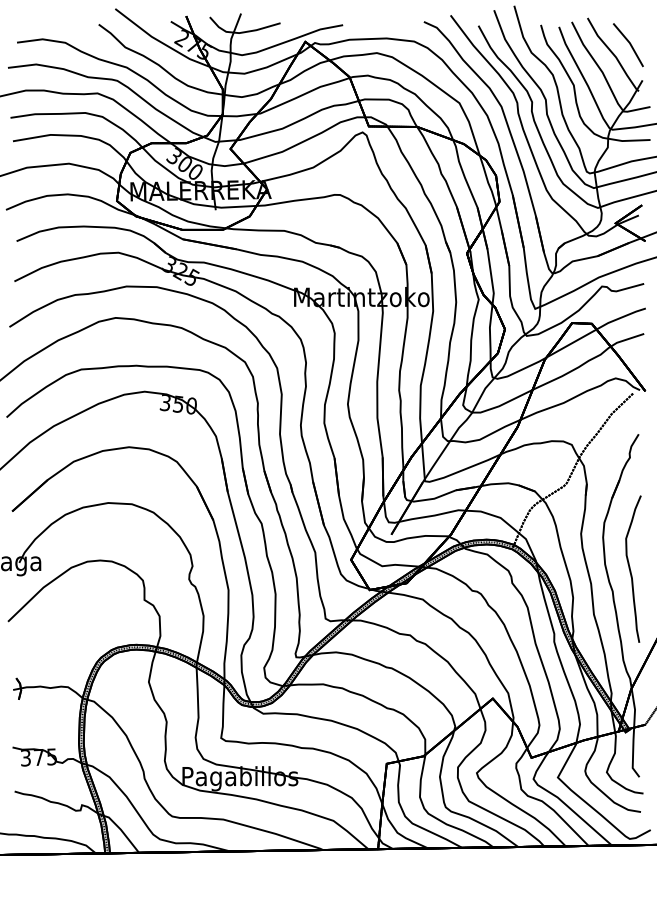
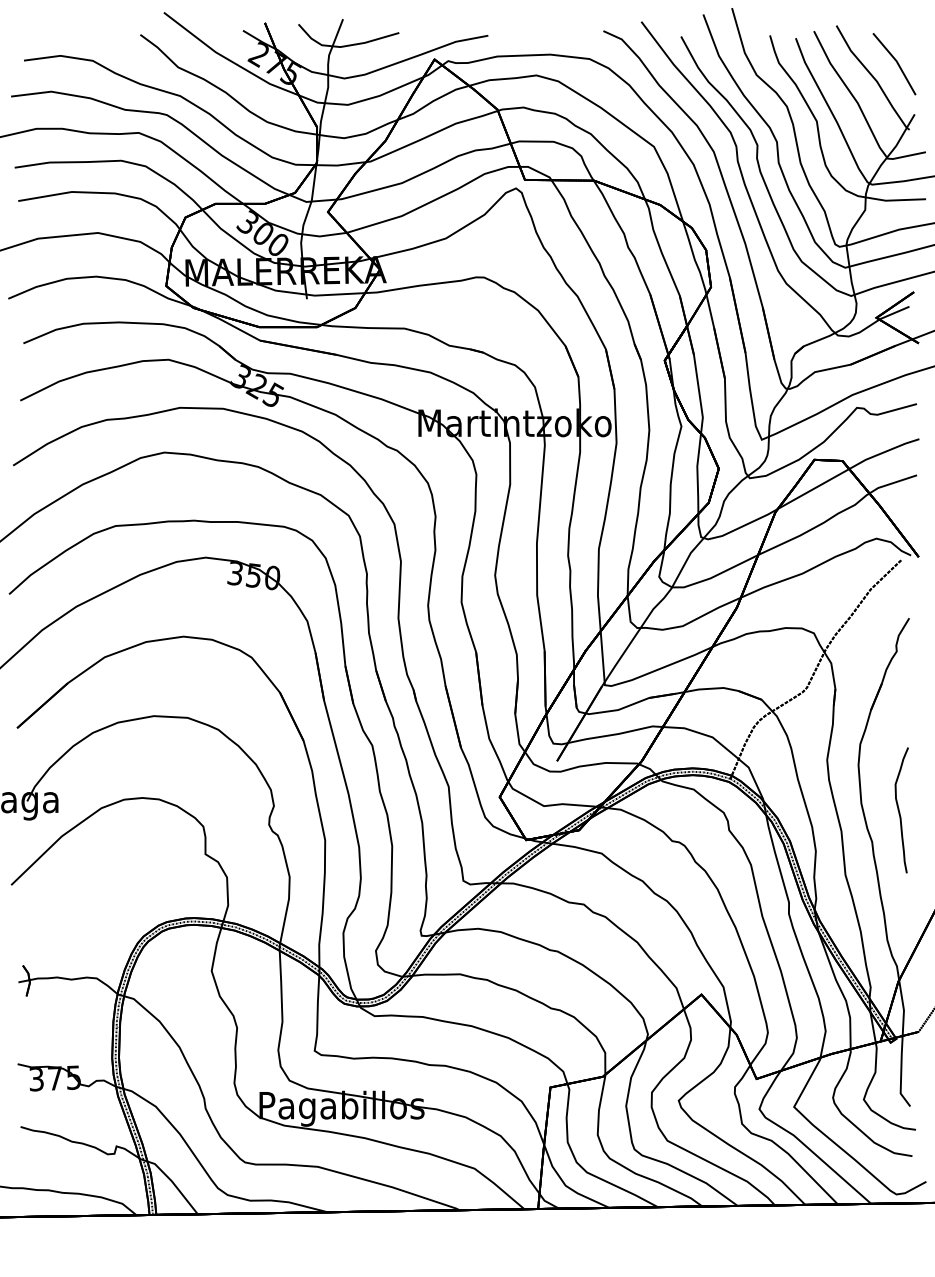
part: (633, 569) -> (901, 810), size x0.6

